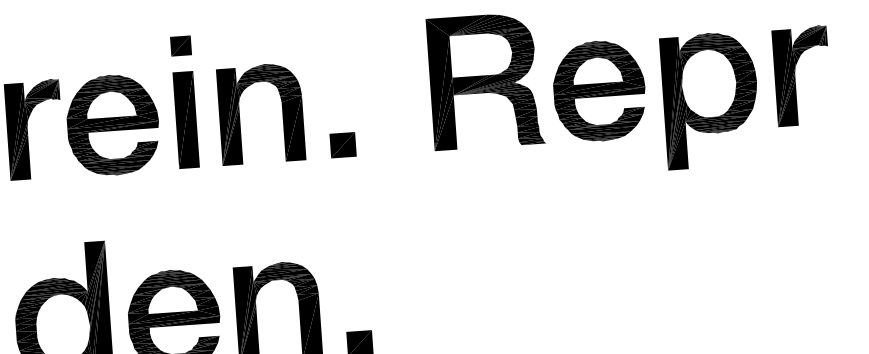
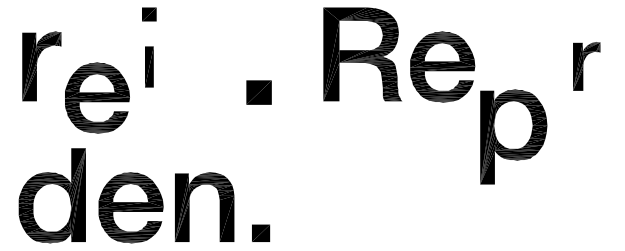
part: (802, 76) -> (586, 66), size x0.7
part: (710, 99) -> (513, 136), moved
part: (239, 115) -> (187, 66), removed
part: (186, 119) -> (149, 66), size x0.6
part: (113, 124) -> (97, 97), moved
part: (342, 145) -> (258, 92), size x1.4

